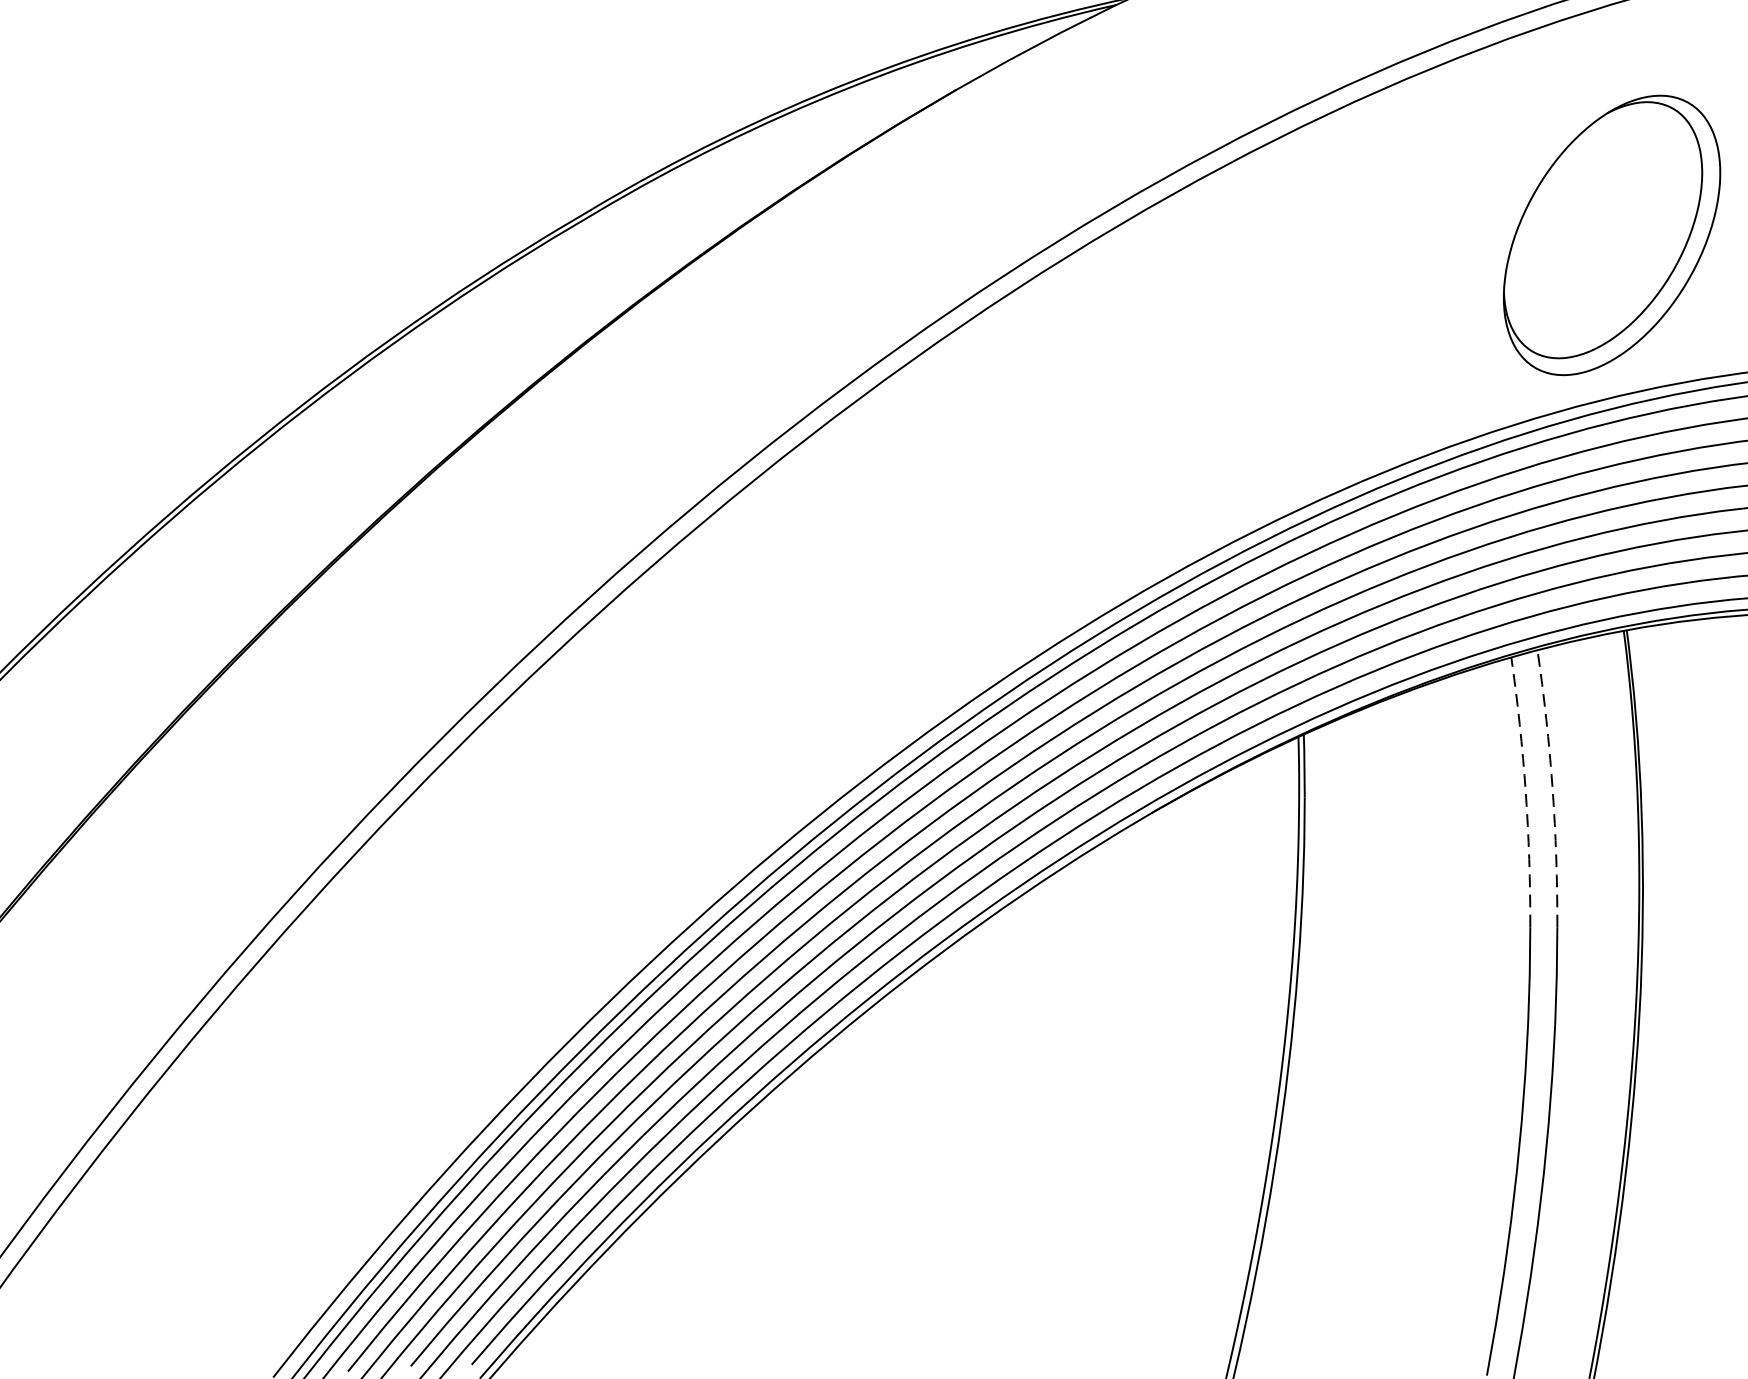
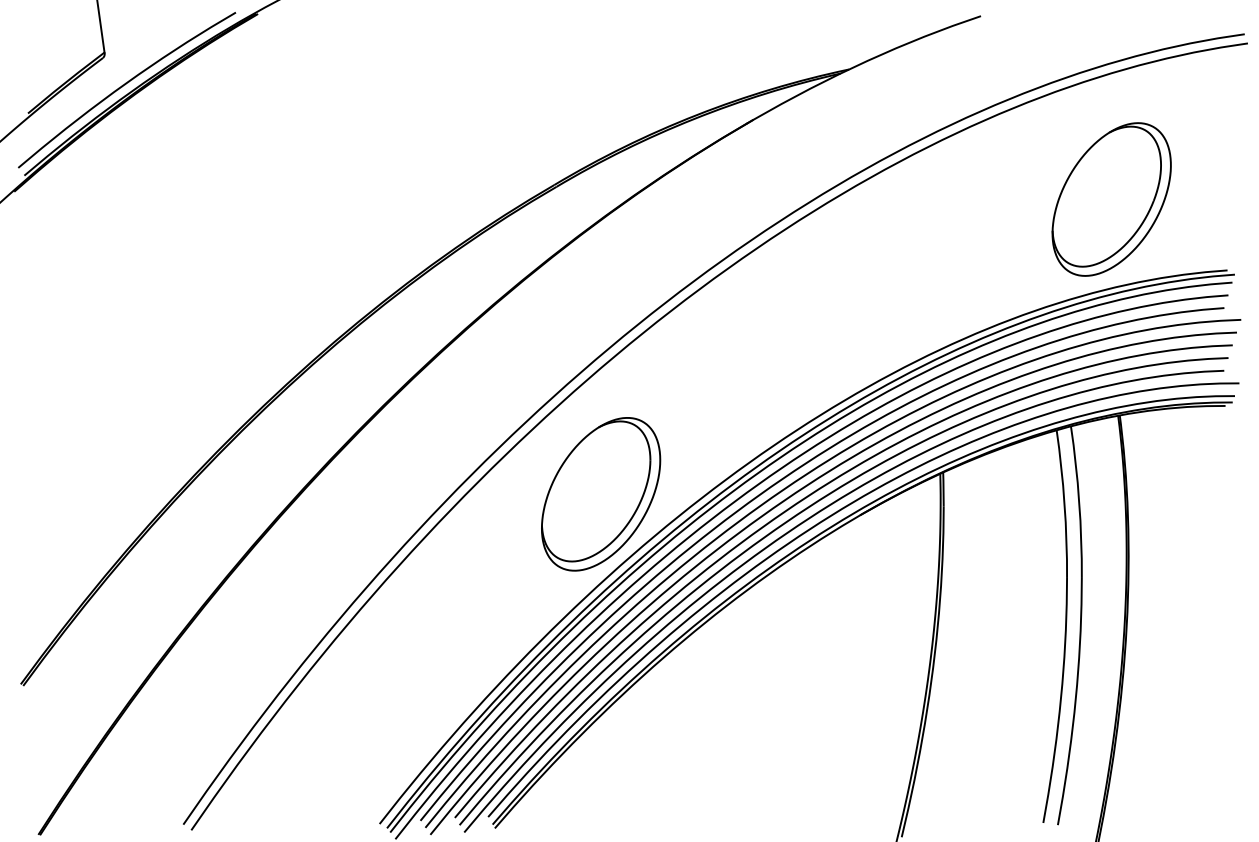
part: (678, 774) -> (601, 494), added
arc: (1553, 787) -> (1079, 501), dashed -> solid
arc: (1525, 791) -> (1064, 503), dashed -> solid

